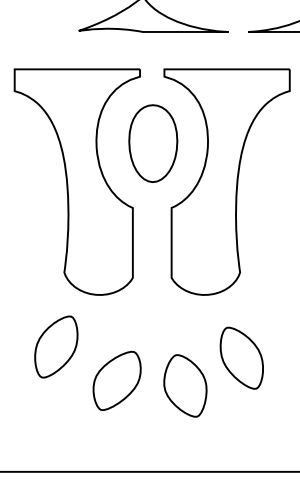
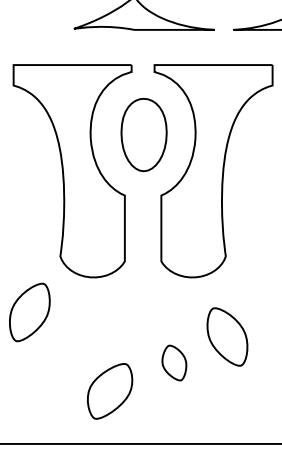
part: (55, 347) -> (29, 312), moved
part: (117, 381) -> (110, 391), moved
part: (185, 385) -> (174, 362), size x0.6

